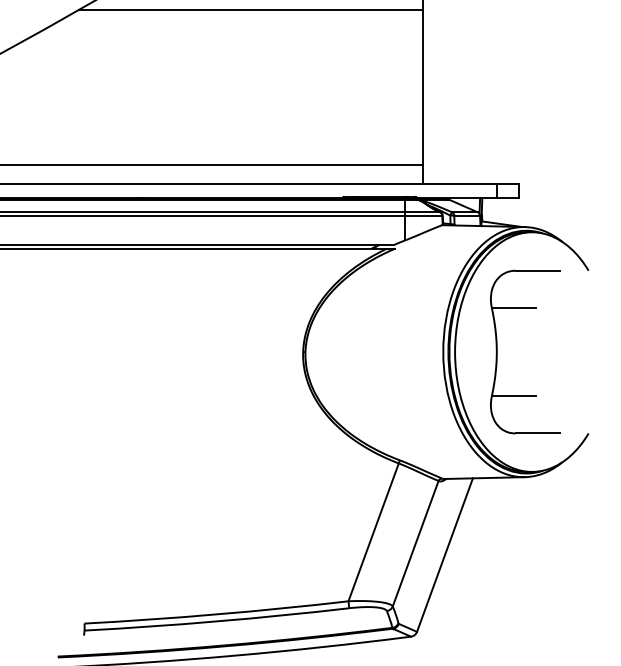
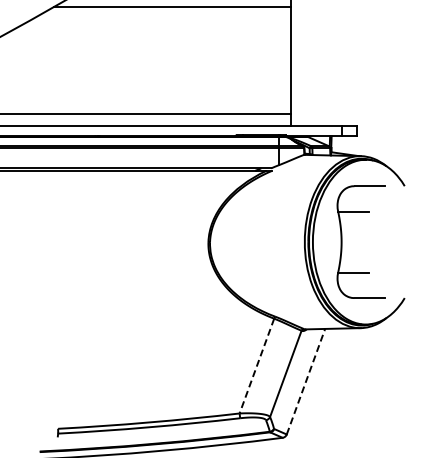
line: (373, 532) -> (256, 366), solid -> dashed
line: (445, 554) -> (306, 381), solid -> dashed

